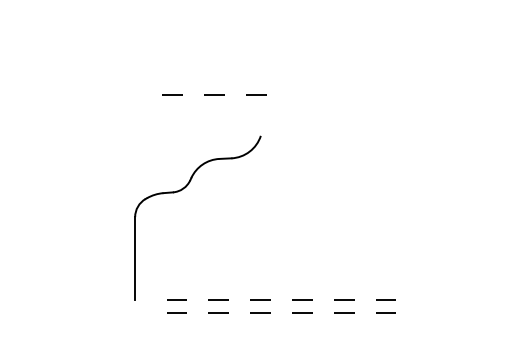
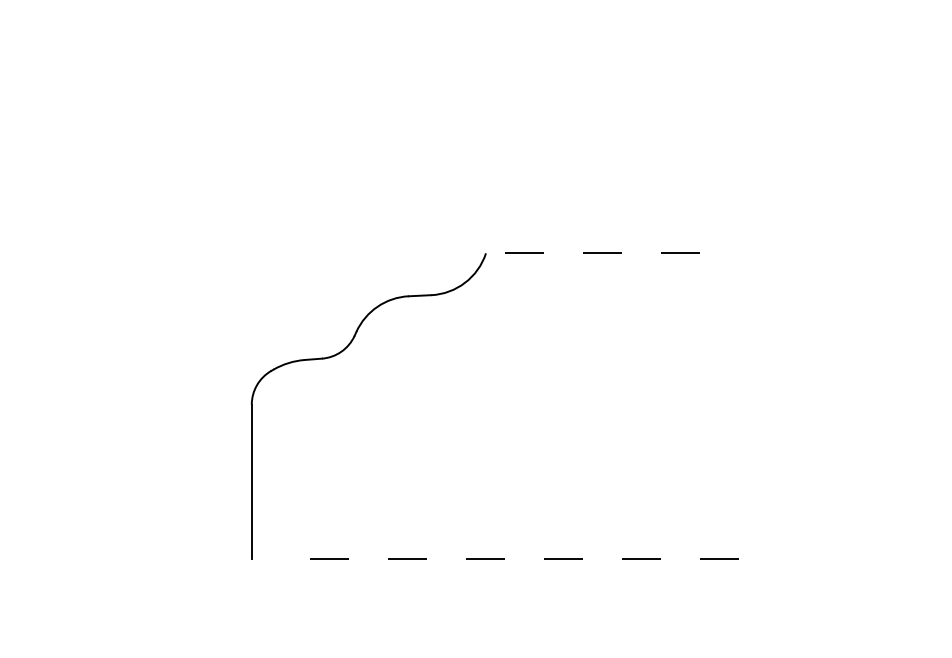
line: (214, 94) -> (602, 252), moved
line: (270, 312) -> (503, 582), removed

